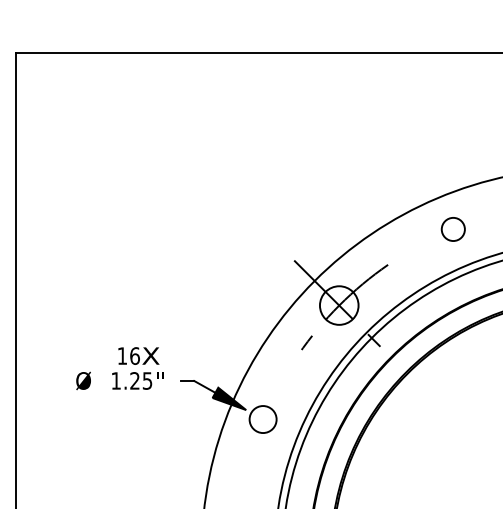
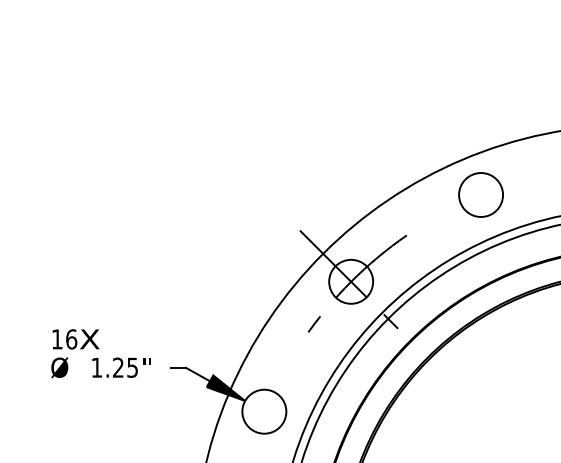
circle: (453, 229) -> (481, 195), size x1.67
text: (138, 355) -> (75, 338), moved
circle: (262, 419) -> (263, 411), size x1.43

